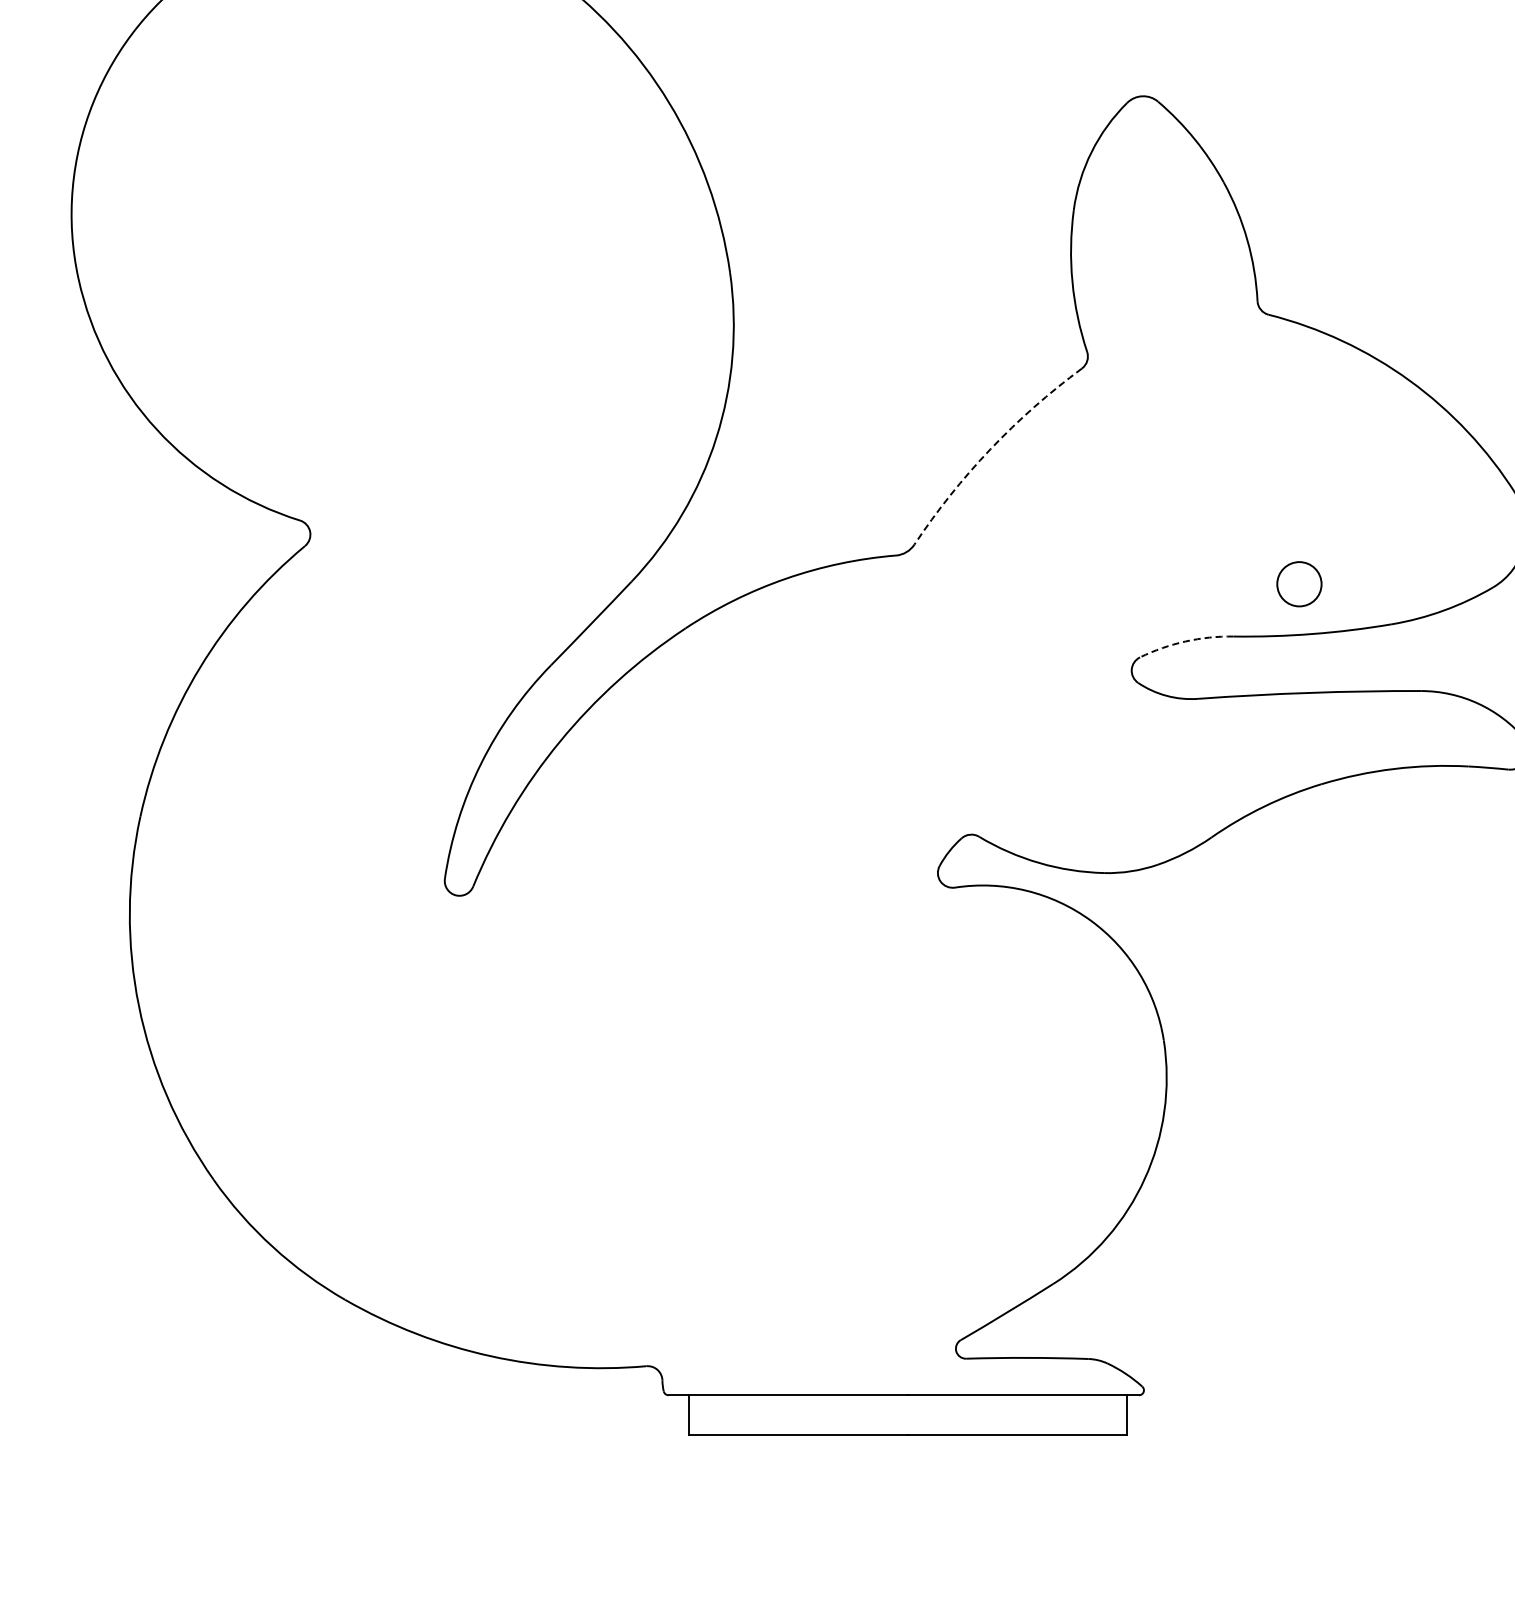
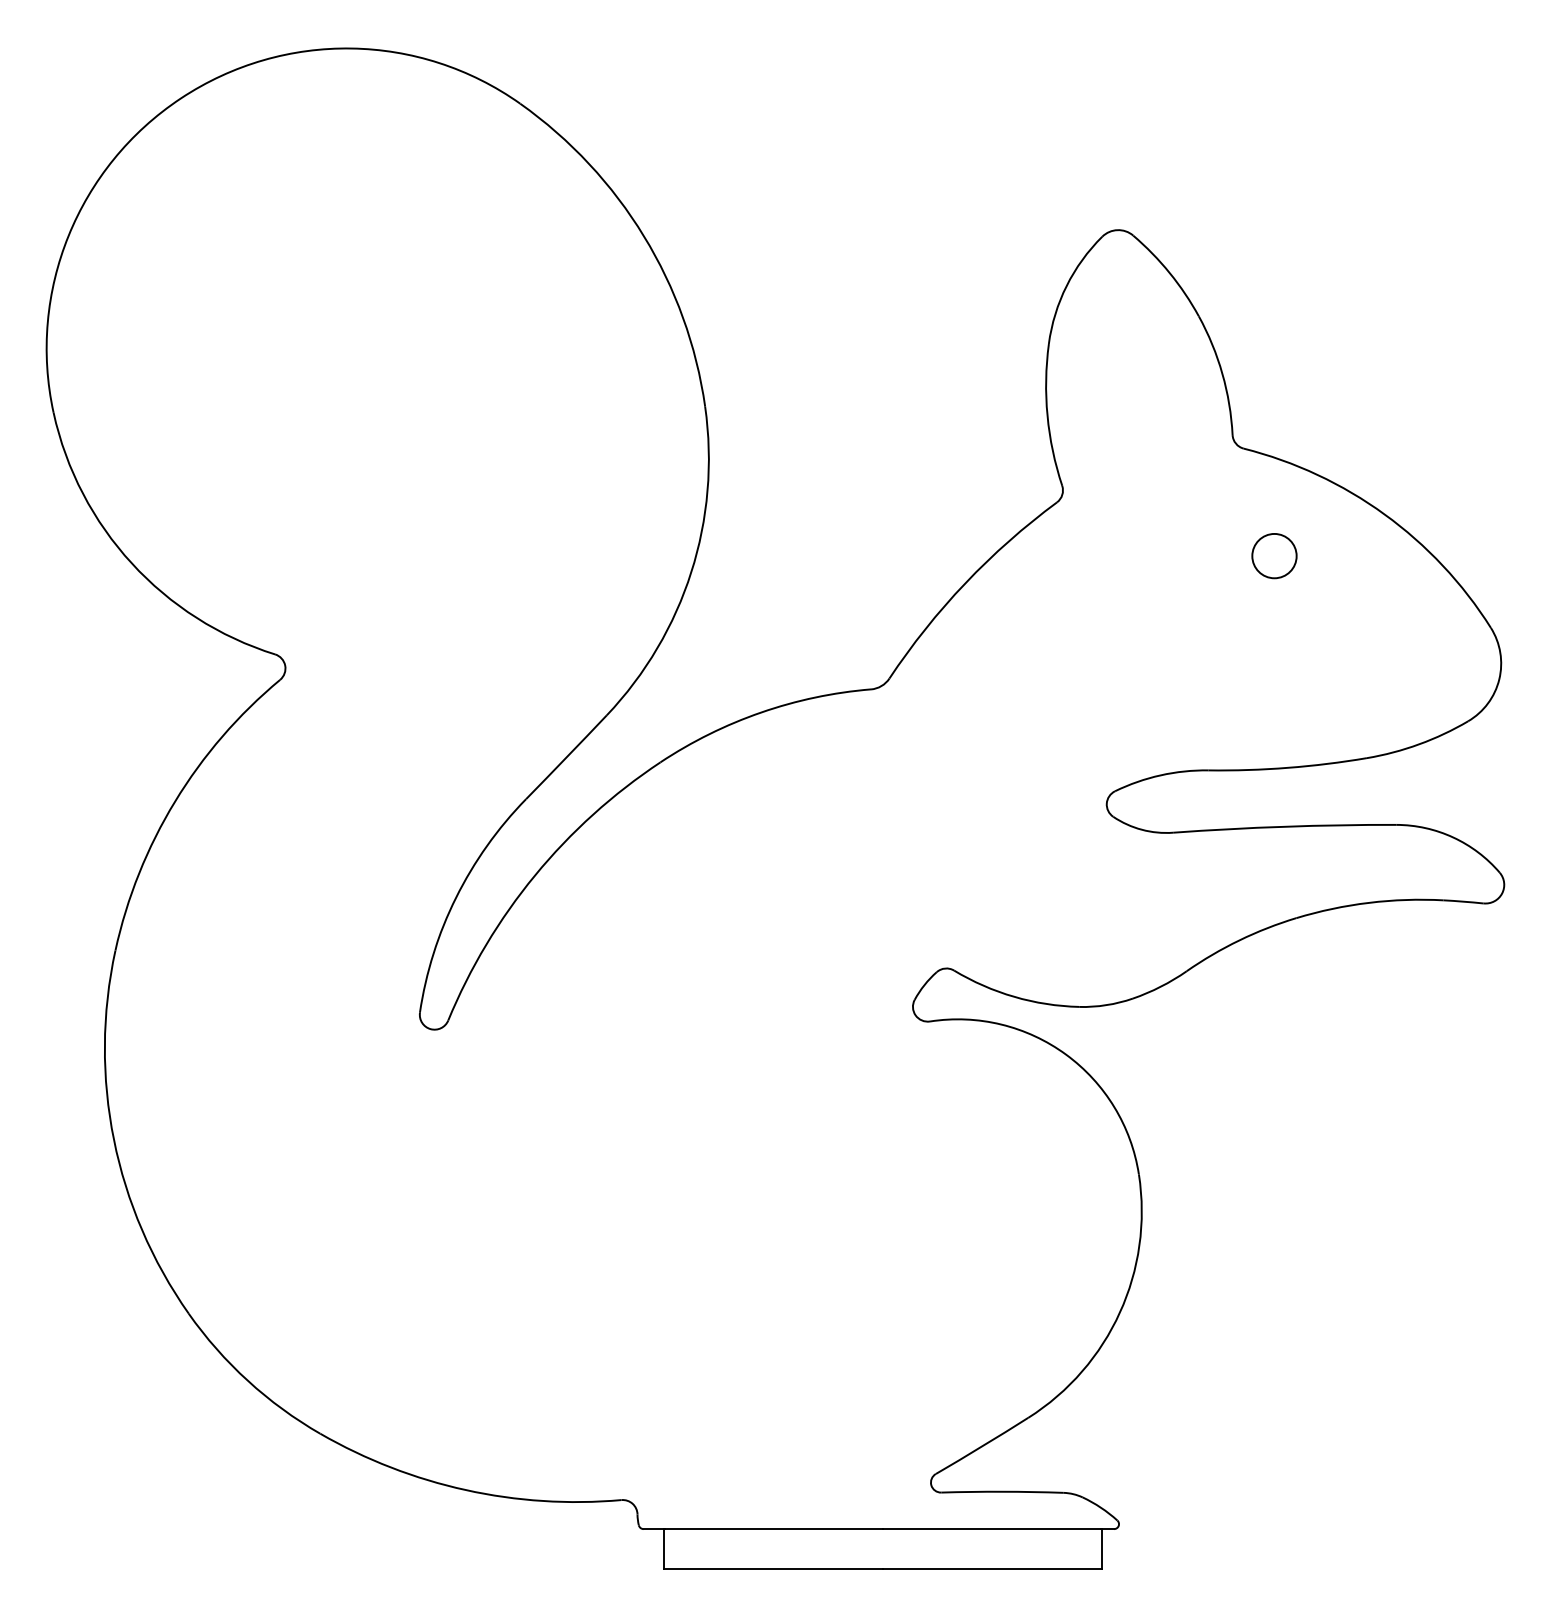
arc: (990, 449) -> (965, 583), dashed -> solid
circle: (1299, 584) -> (1274, 556), moved
arc: (1185, 641) -> (1160, 775), dashed -> solid

